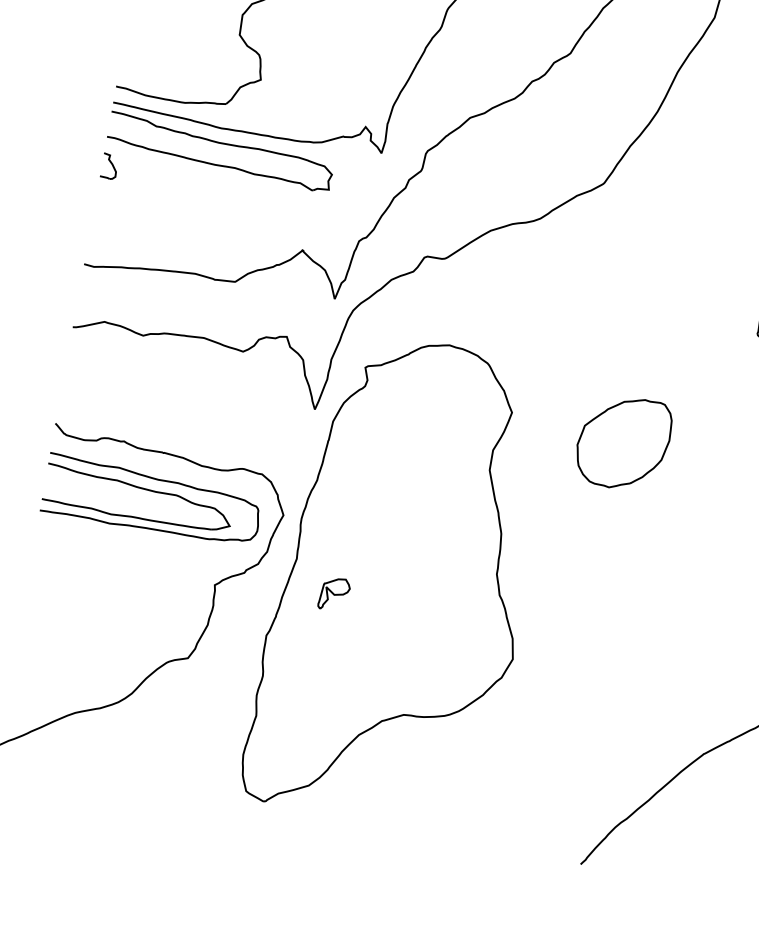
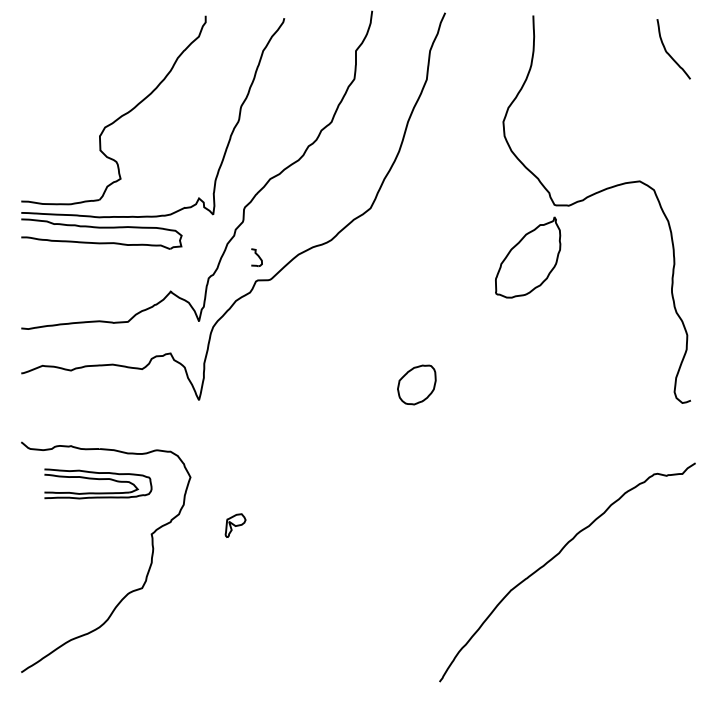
part: (109, 166) -> (256, 257), moved
part: (623, 442) -> (416, 384), size x0.6
part: (153, 500) -> (98, 483), size x0.7
part: (400, 581) -> (279, 508), removed

